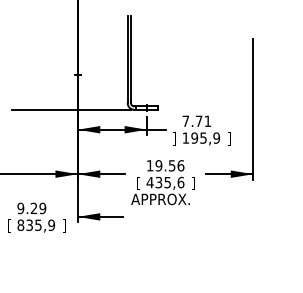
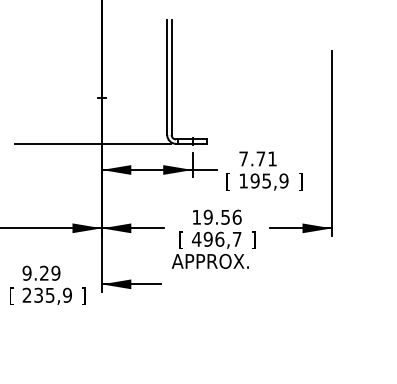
text: (173, 138) -> (227, 181), ] -> [
text: (169, 181) -> (222, 238), 435,6 -> 496,7
text: (20, 224) -> (26, 294), 835,9 -> 235,9

